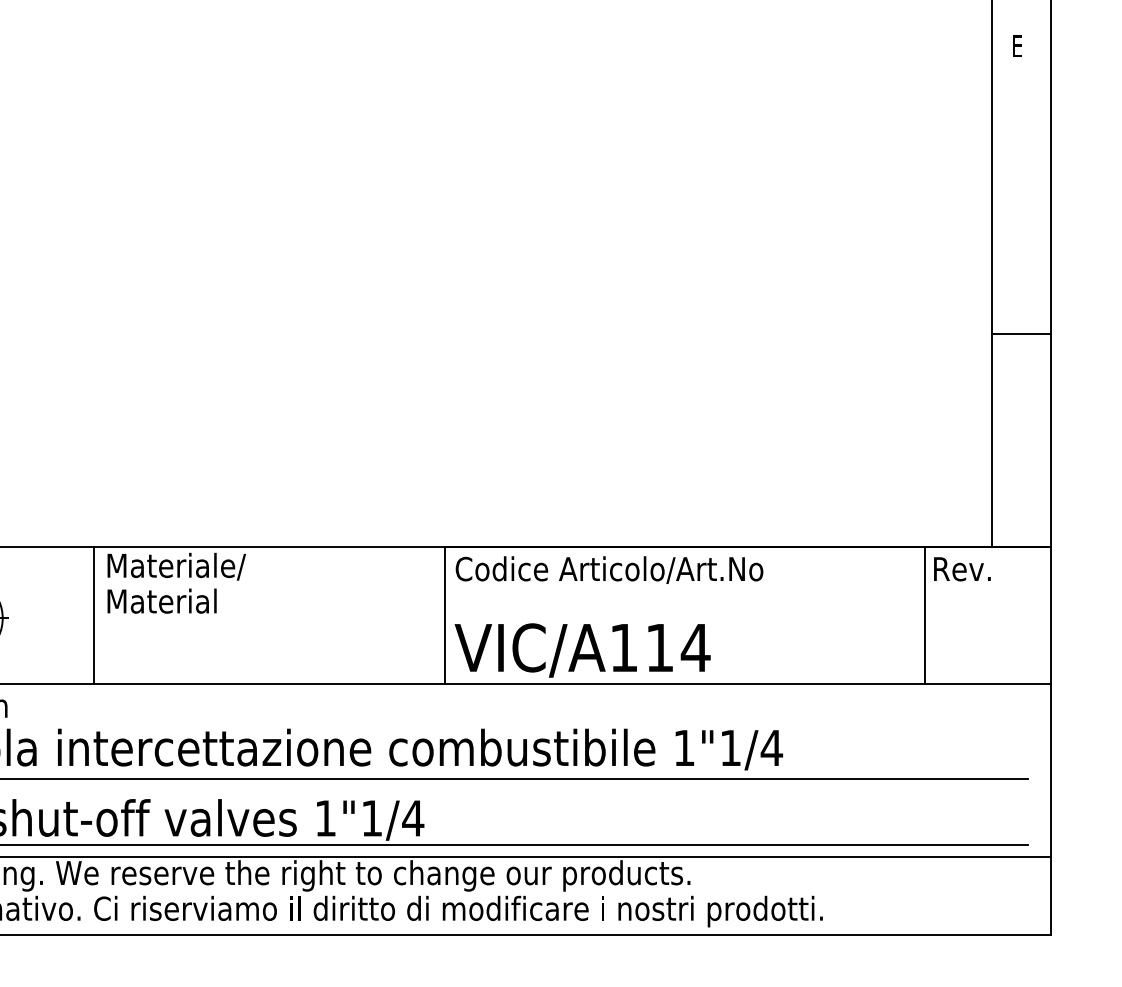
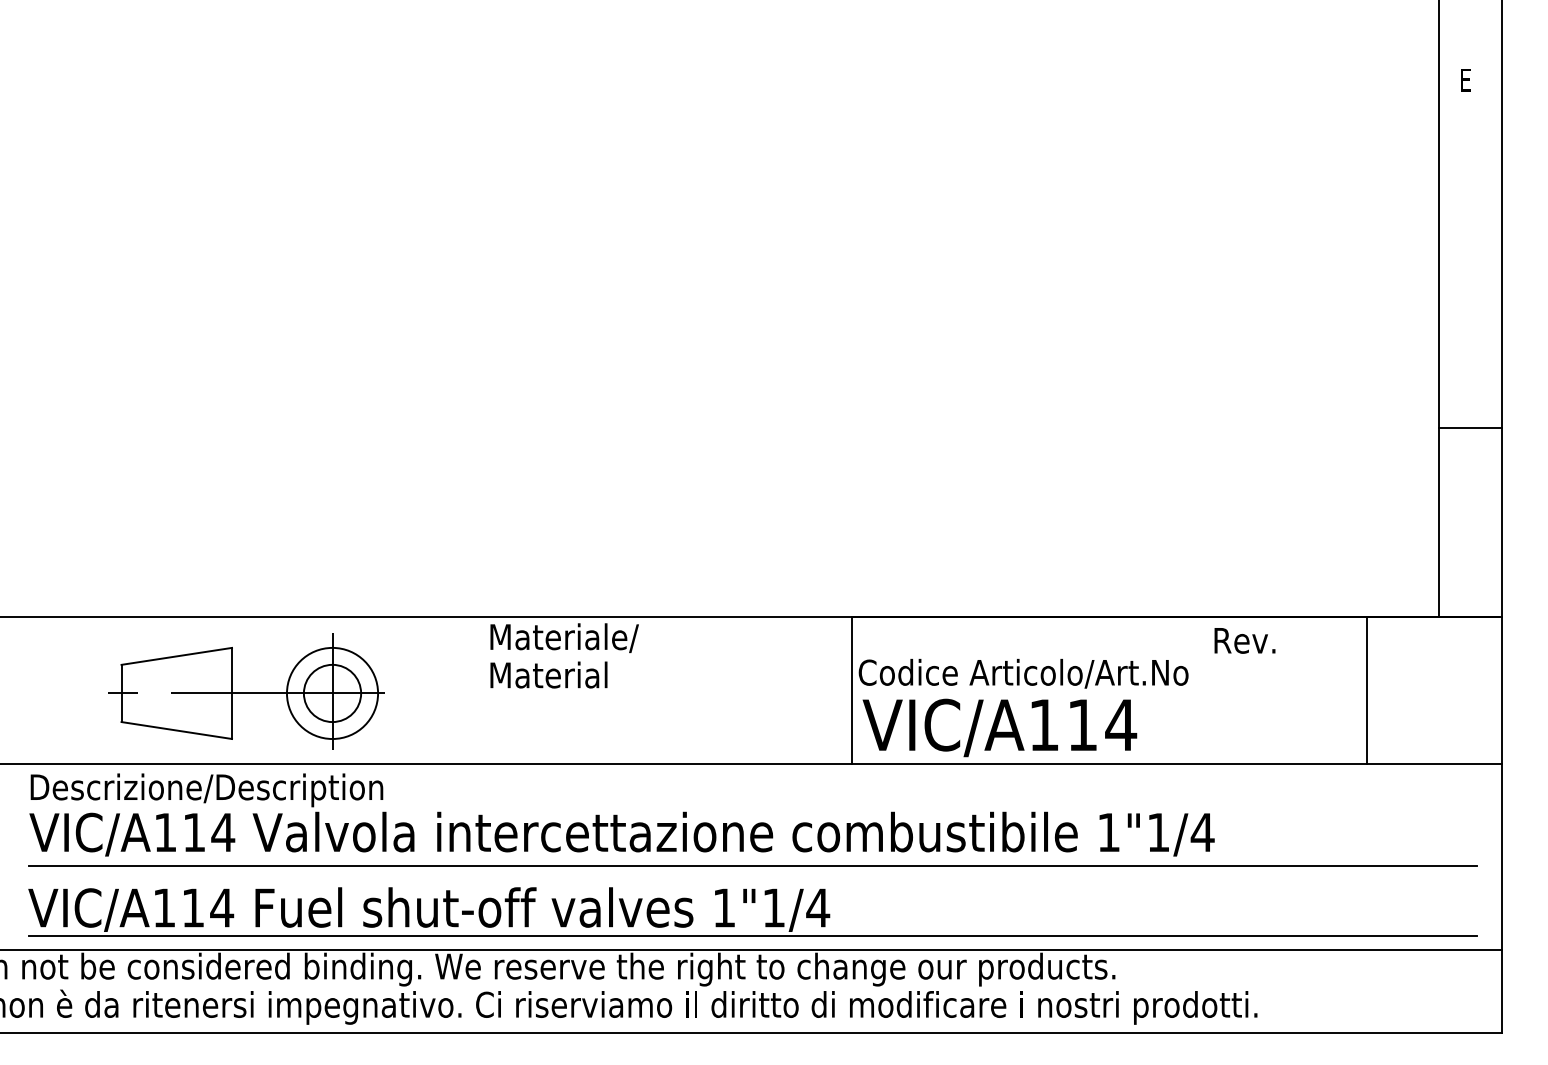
line: (1020, 333) -> (1469, 428), moved
text: (961, 568) -> (1244, 640), moved
text: (609, 569) -> (1023, 673), moved
line: (94, 615) -> (476, 690), removed

